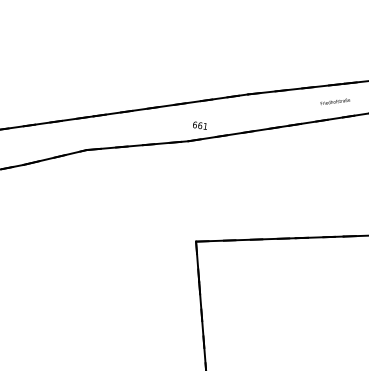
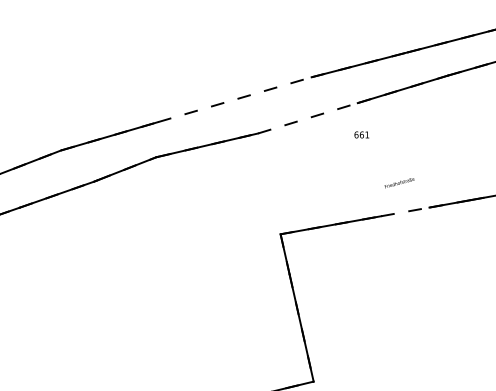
text: (335, 102) -> (399, 183), moved
line: (170, 105) -> (234, 99), removed
text: (199, 125) -> (361, 134), moved
line: (238, 133) -> (307, 118), removed
line: (319, 237) -> (405, 211), removed

